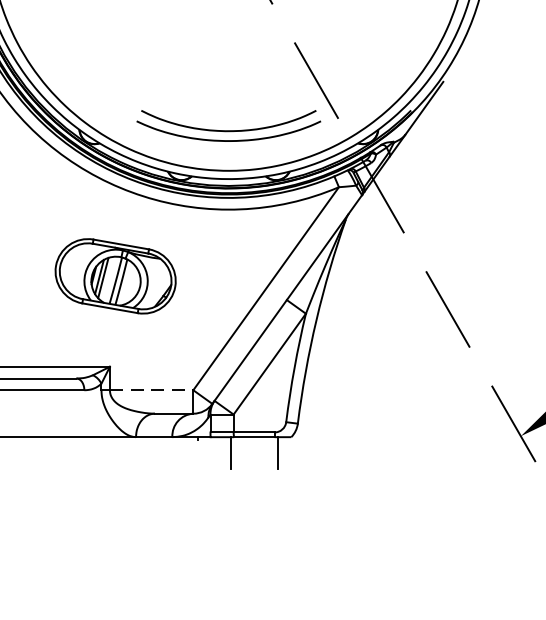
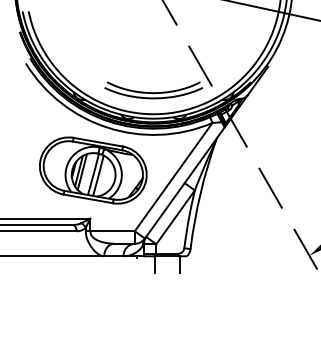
part: (115, 276) -> (93, 170), size x1.67
line: (153, 390) -> (113, 231), dashed -> solid

